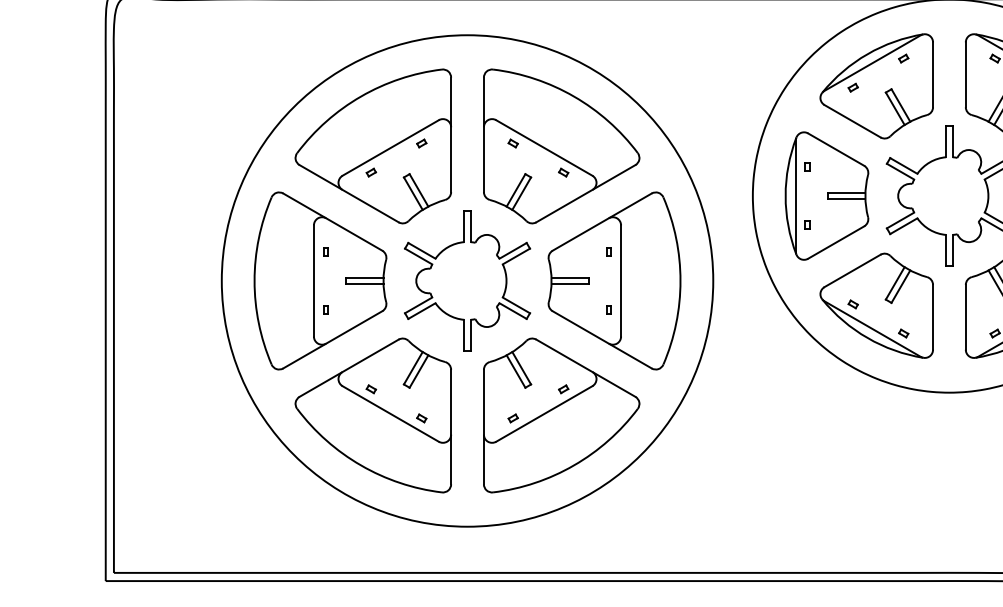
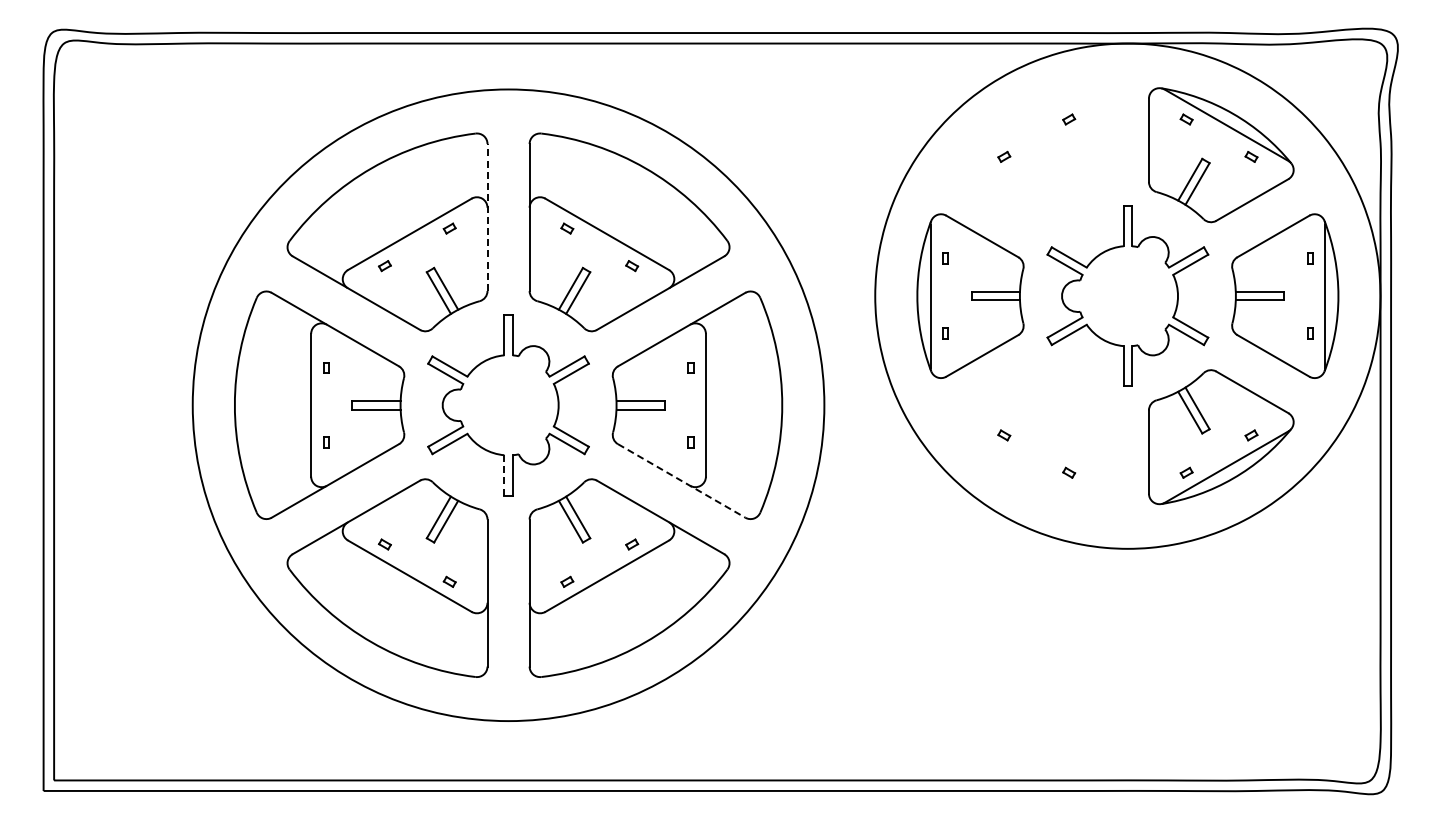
part: (876, 86) -> (1034, 155), removed
line: (451, 134) -> (487, 217), solid -> dashed
part: (876, 306) -> (1034, 437), removed
line: (464, 334) -> (504, 474), solid -> dashed
line: (602, 339) -> (681, 480), solid -> dashed

